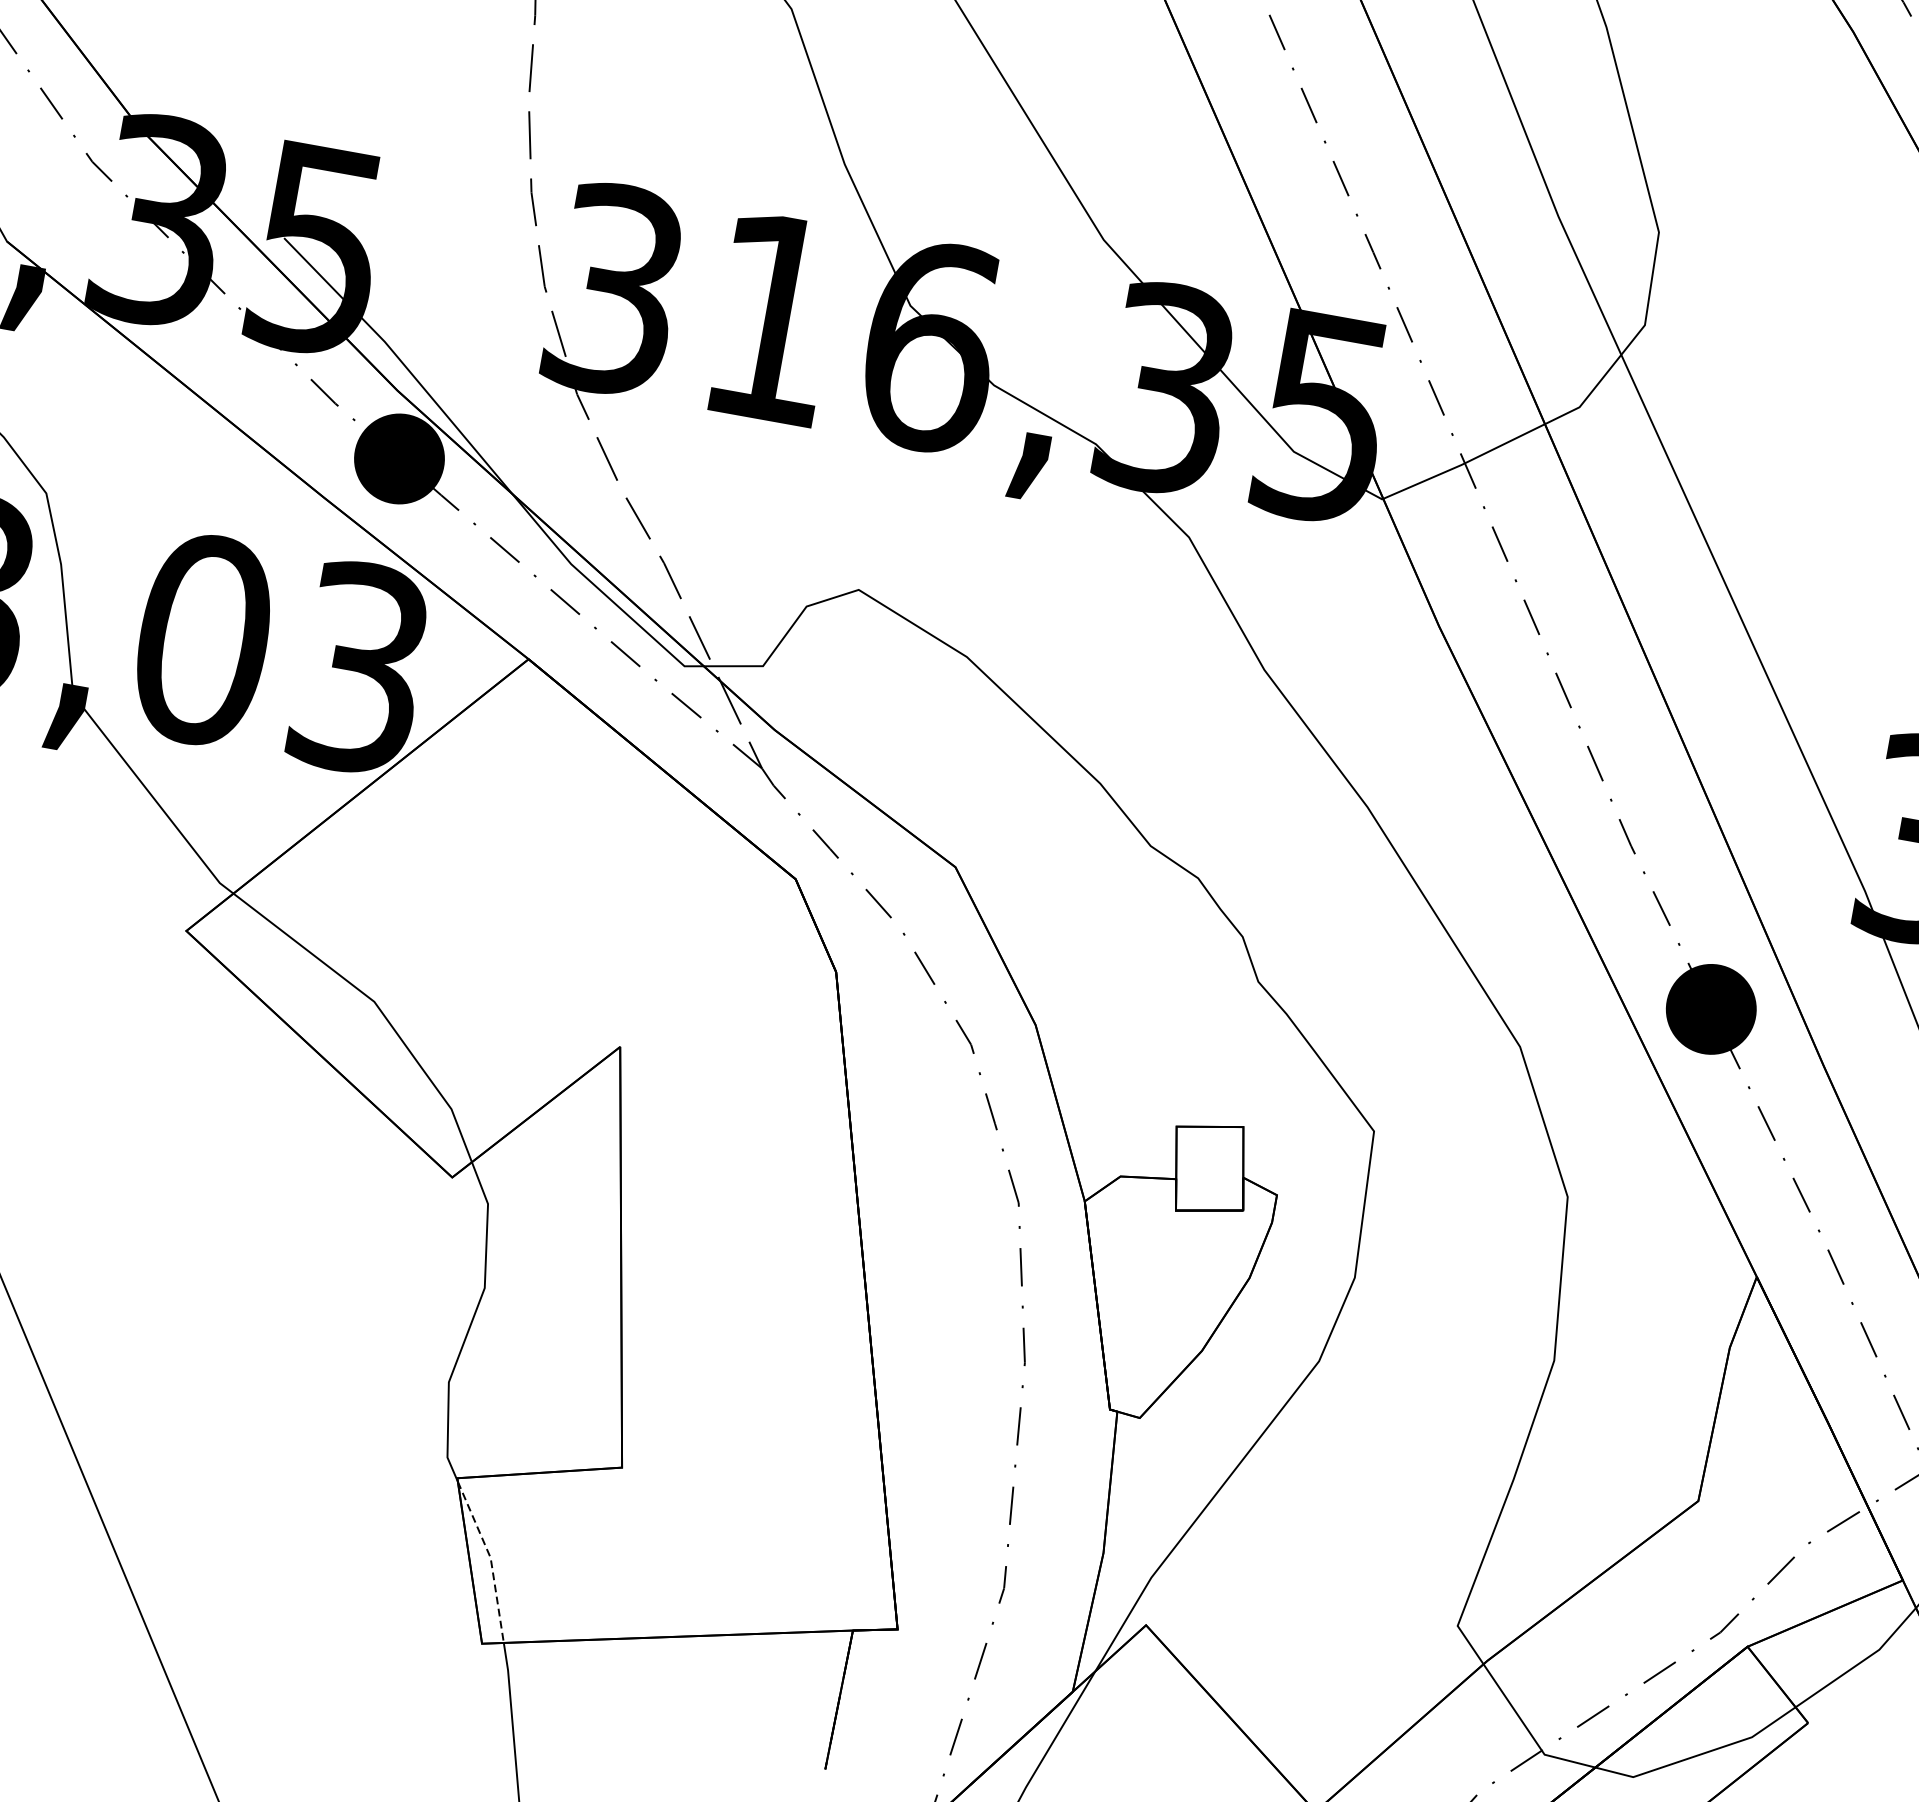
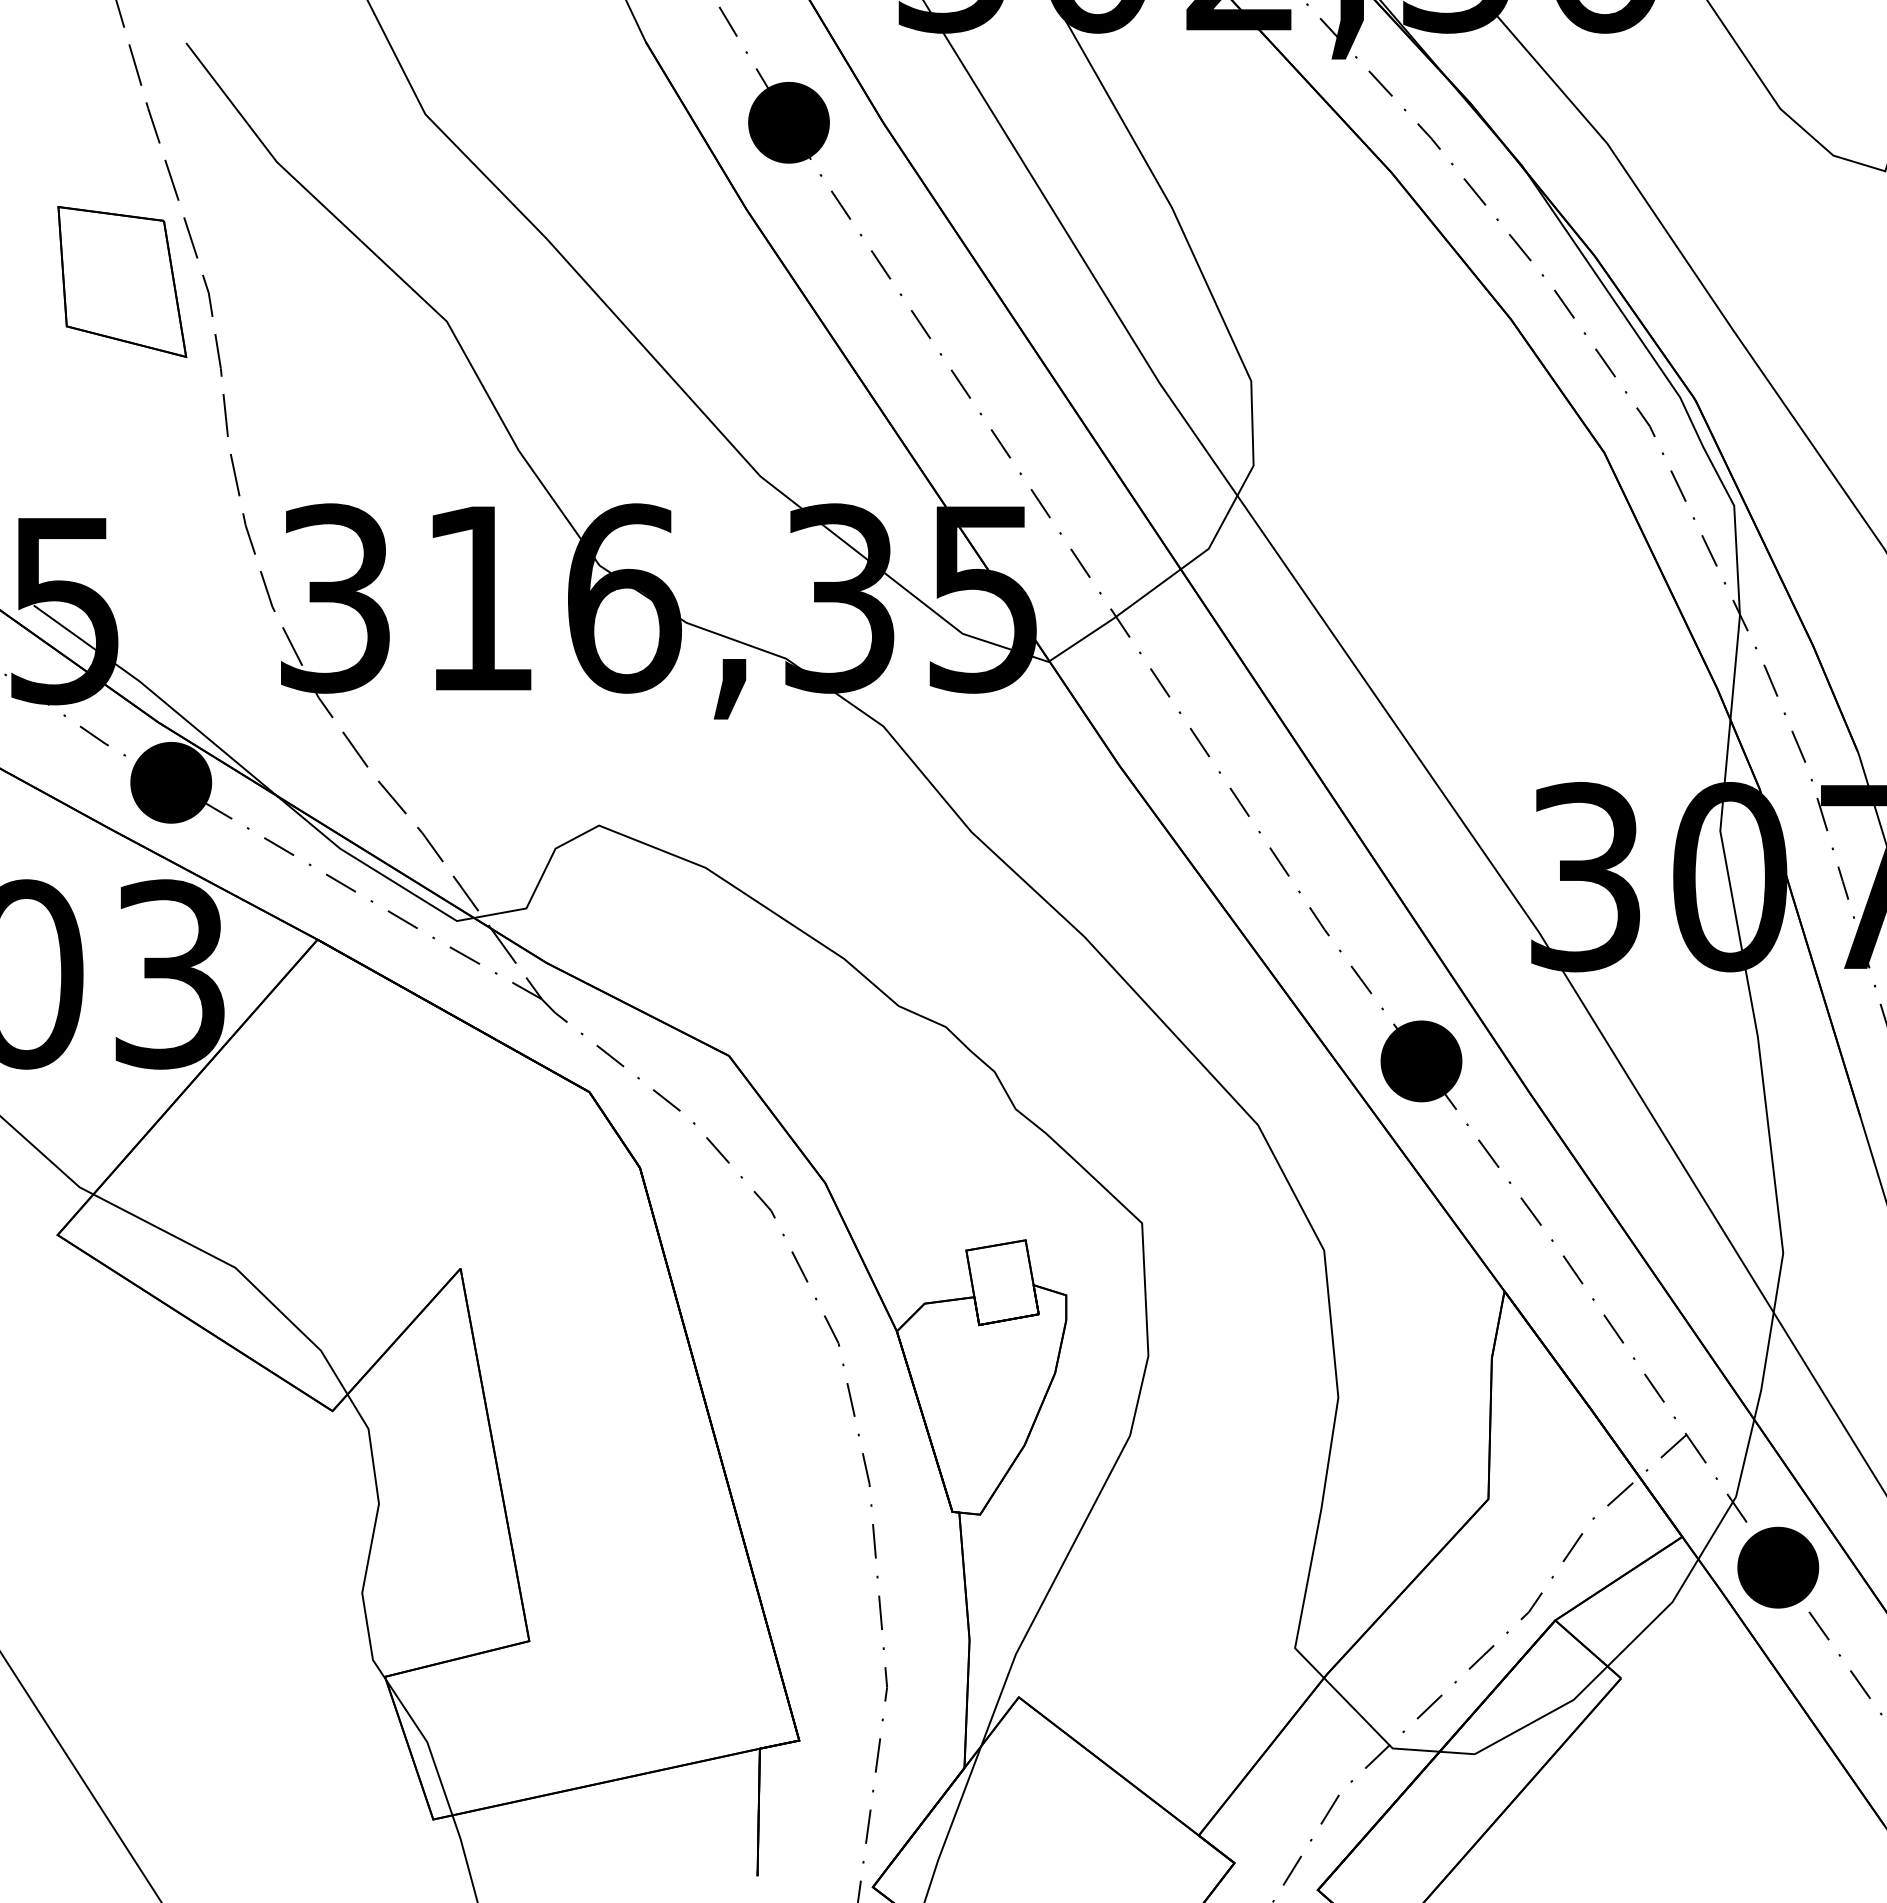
line: (490, 1559) -> (427, 1743), dashed -> solid

